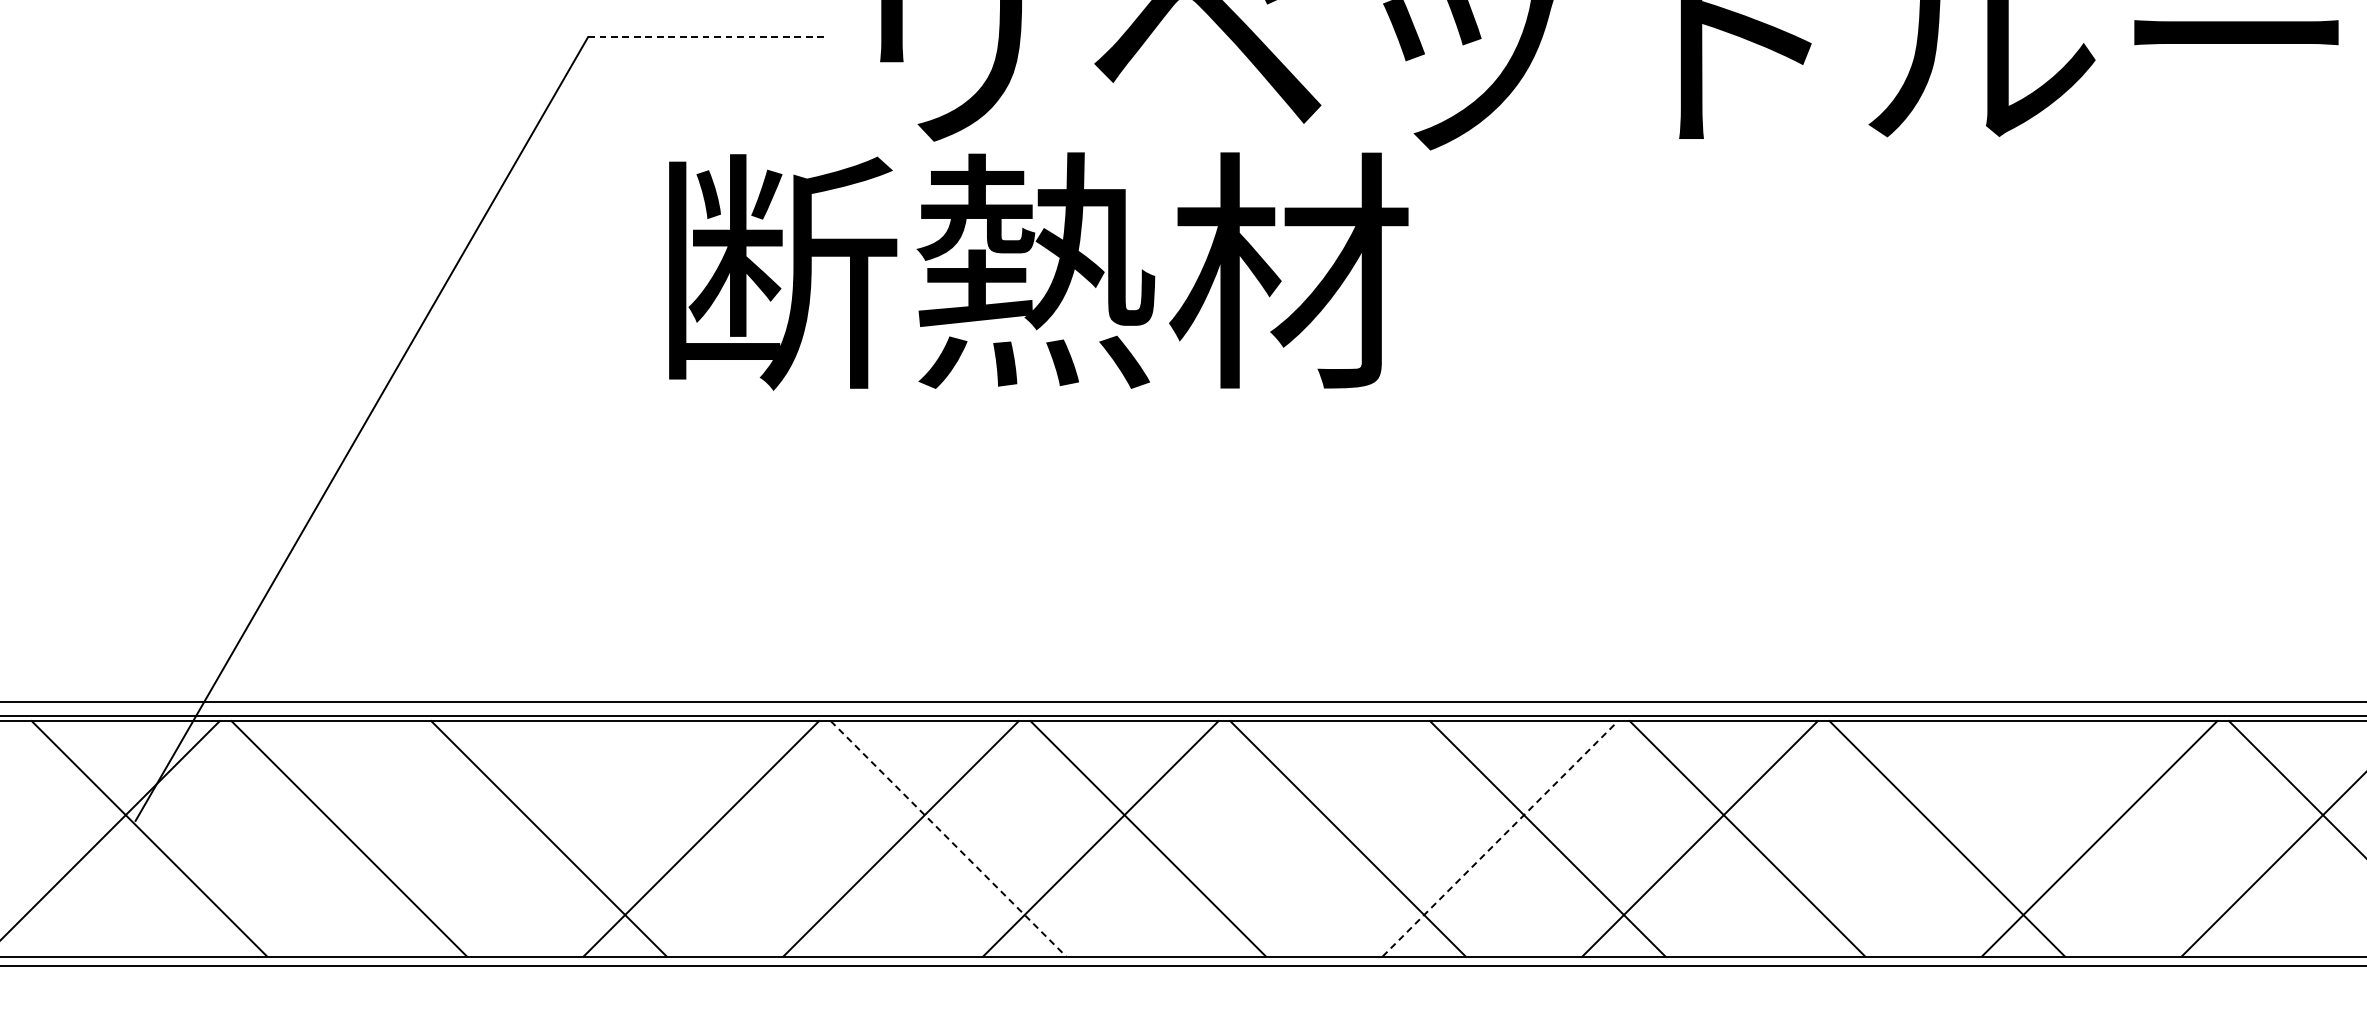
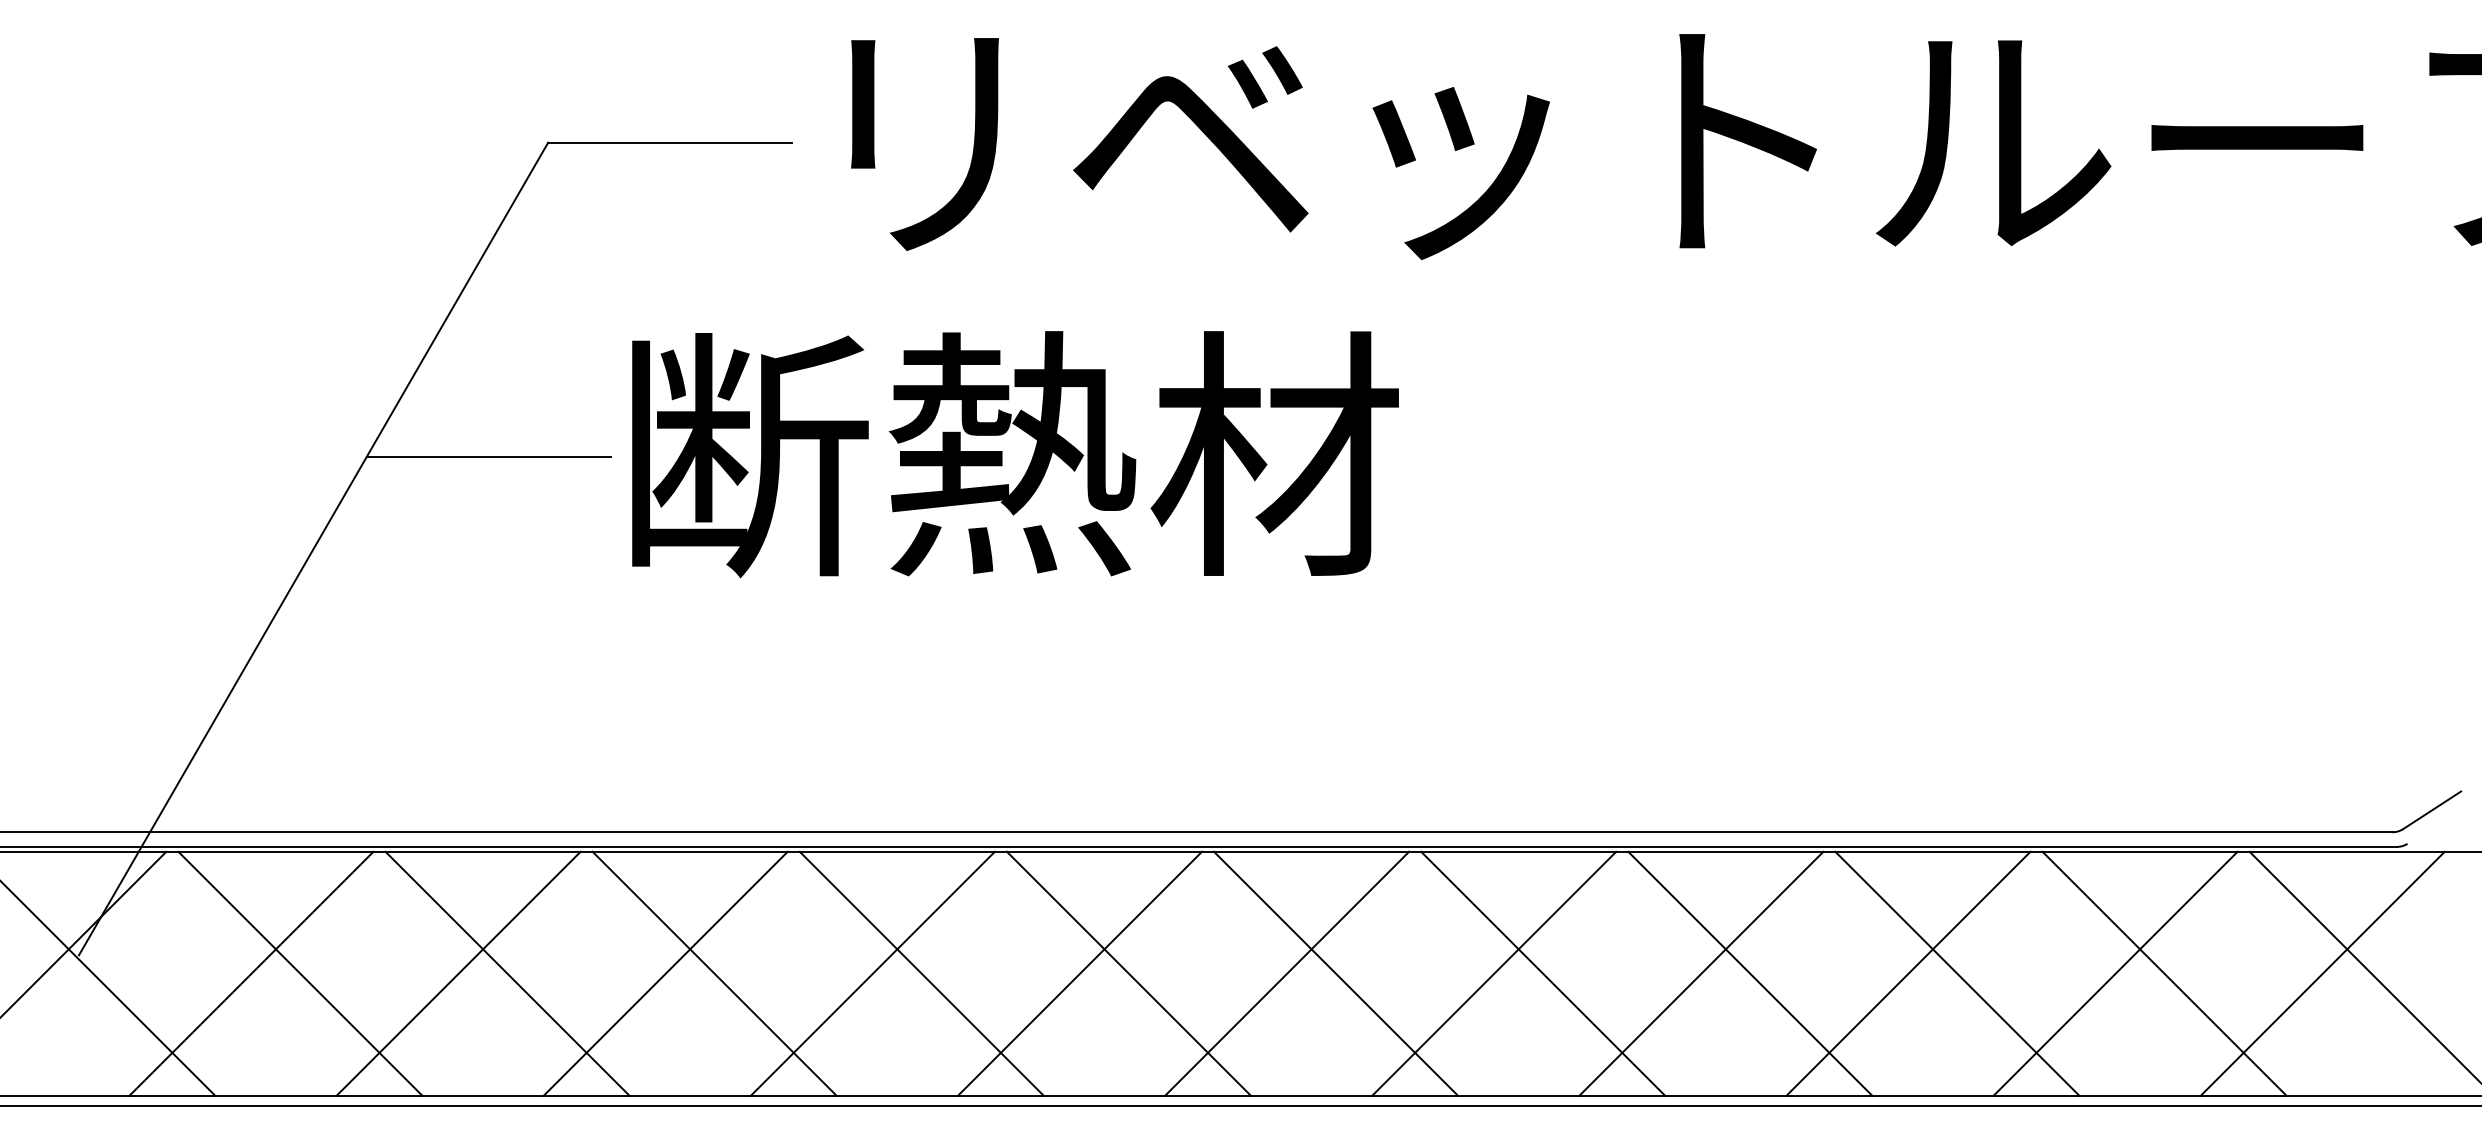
line: (706, 37) -> (670, 142), dashed -> solid
text: (1038, 271) -> (1015, 454), moved
line: (530, 340) -> (488, 457), added
line: (301, 838) -> (251, 973), added
line: (501, 838) -> (458, 973), added
line: (748, 838) -> (714, 973), added
line: (948, 838) -> (921, 973), dashed -> solid
line: (1300, 838) -> (1286, 973), added
line: (1500, 838) -> (1494, 973), dashed -> solid
line: (1899, 838) -> (1908, 973), added
line: (2146, 838) -> (2164, 973), added

